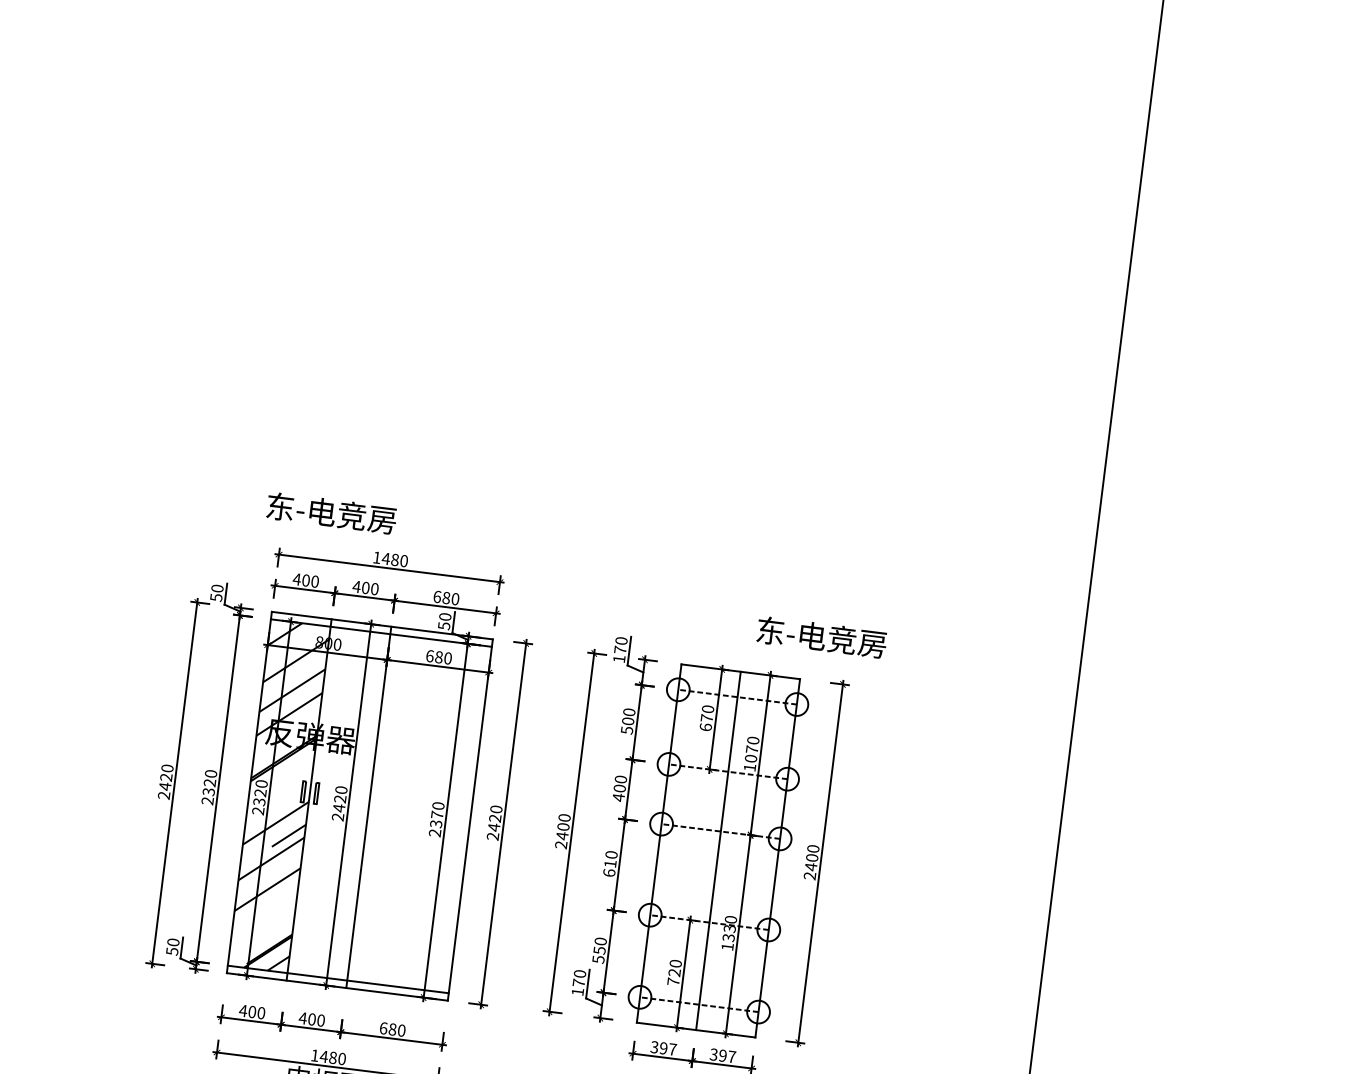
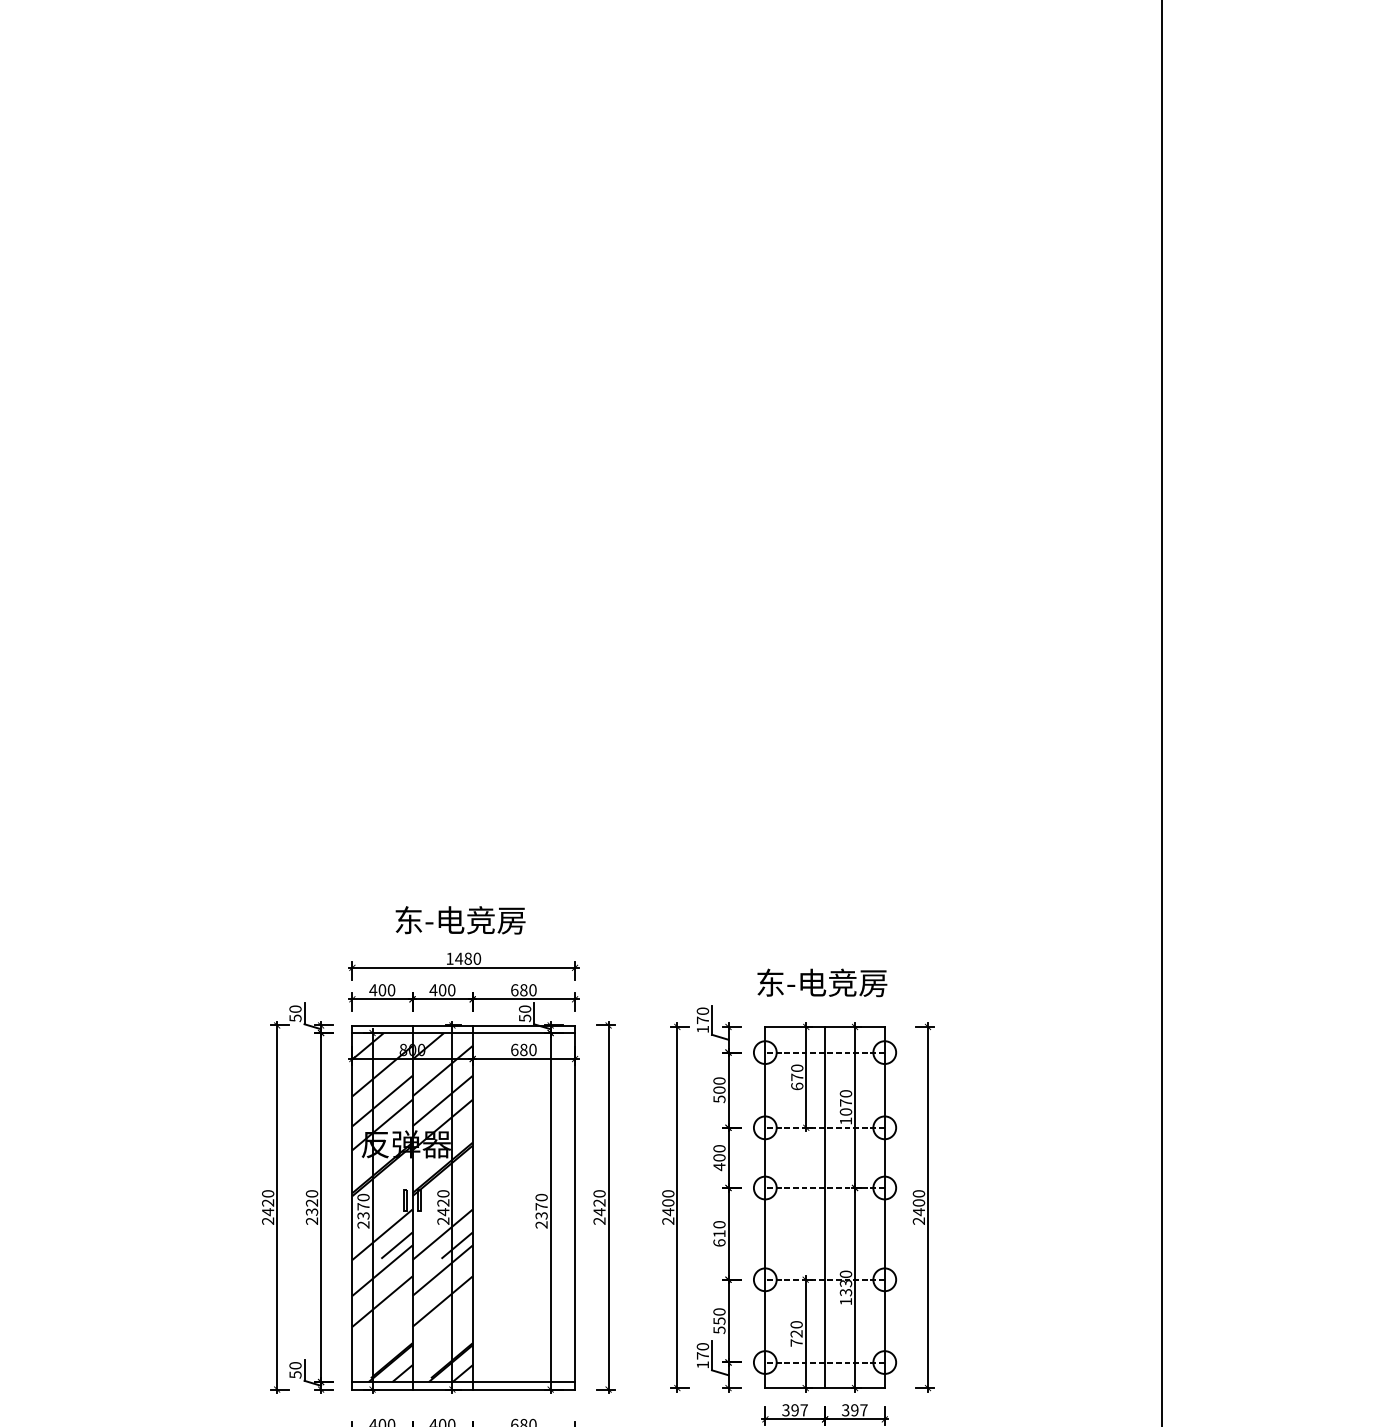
text: (331, 513) -> (460, 920), moved
text: (822, 637) -> (822, 982), moved
text: (260, 792) -> (363, 1206), 2320 -> 2370
hatch: (338, 803) -> (442, 1207), added

